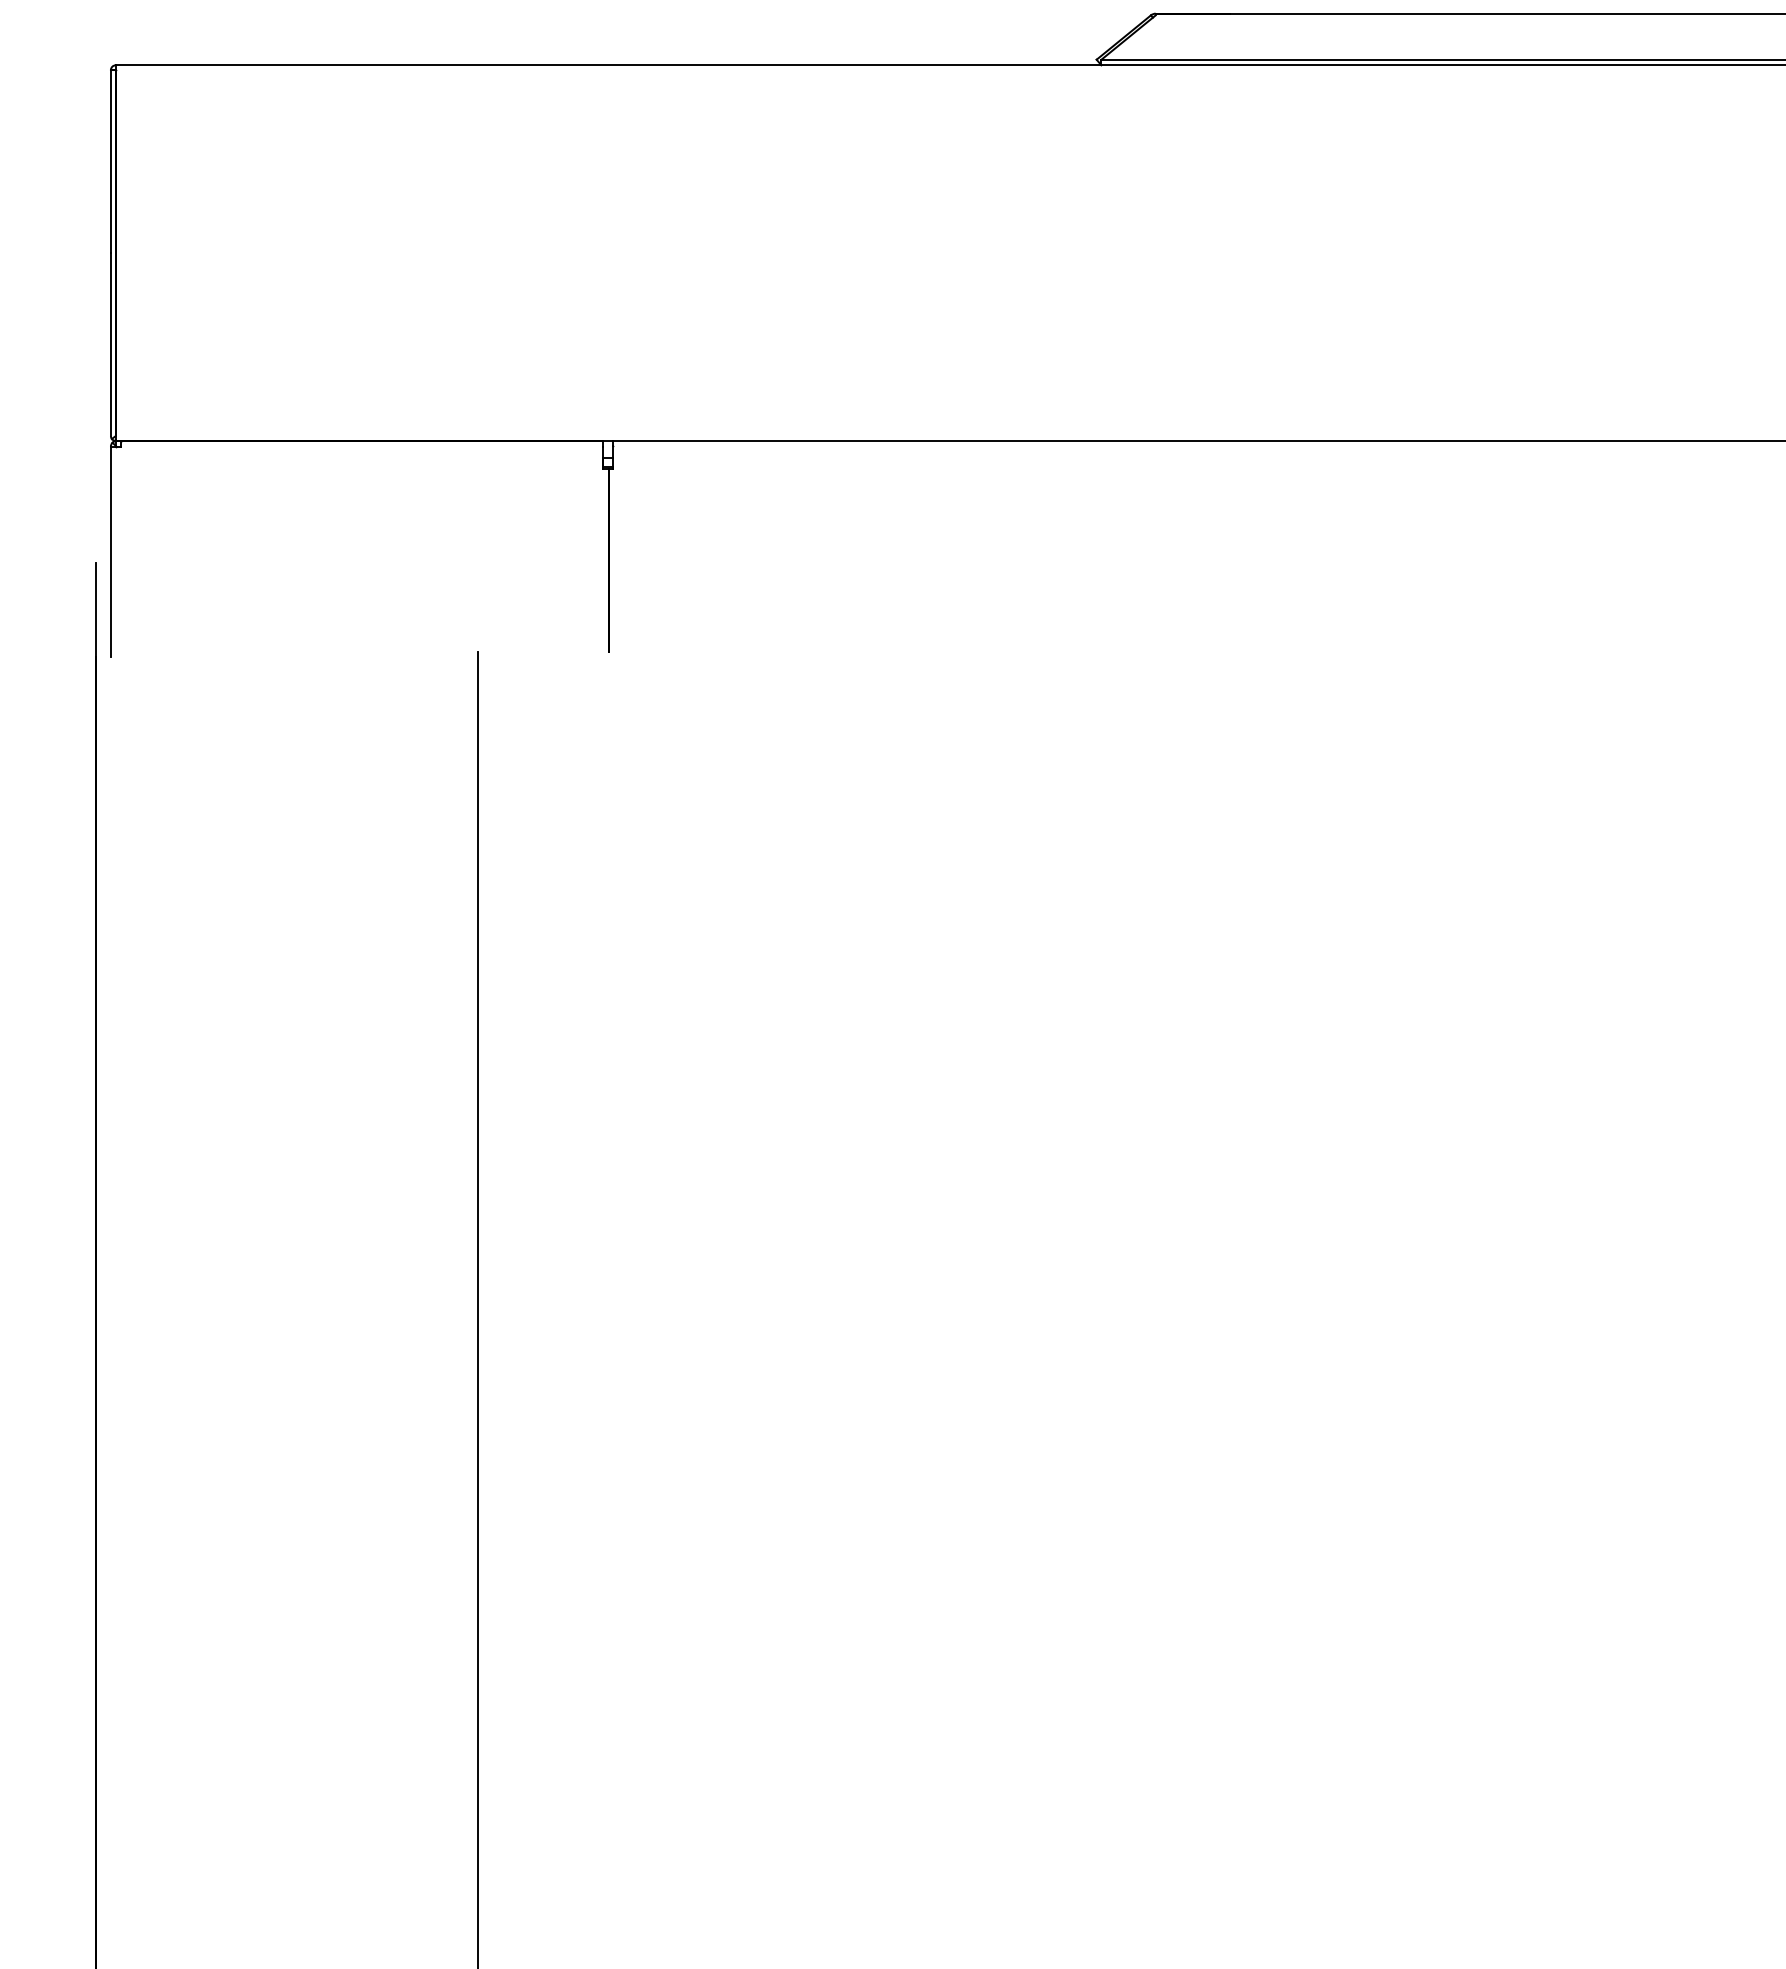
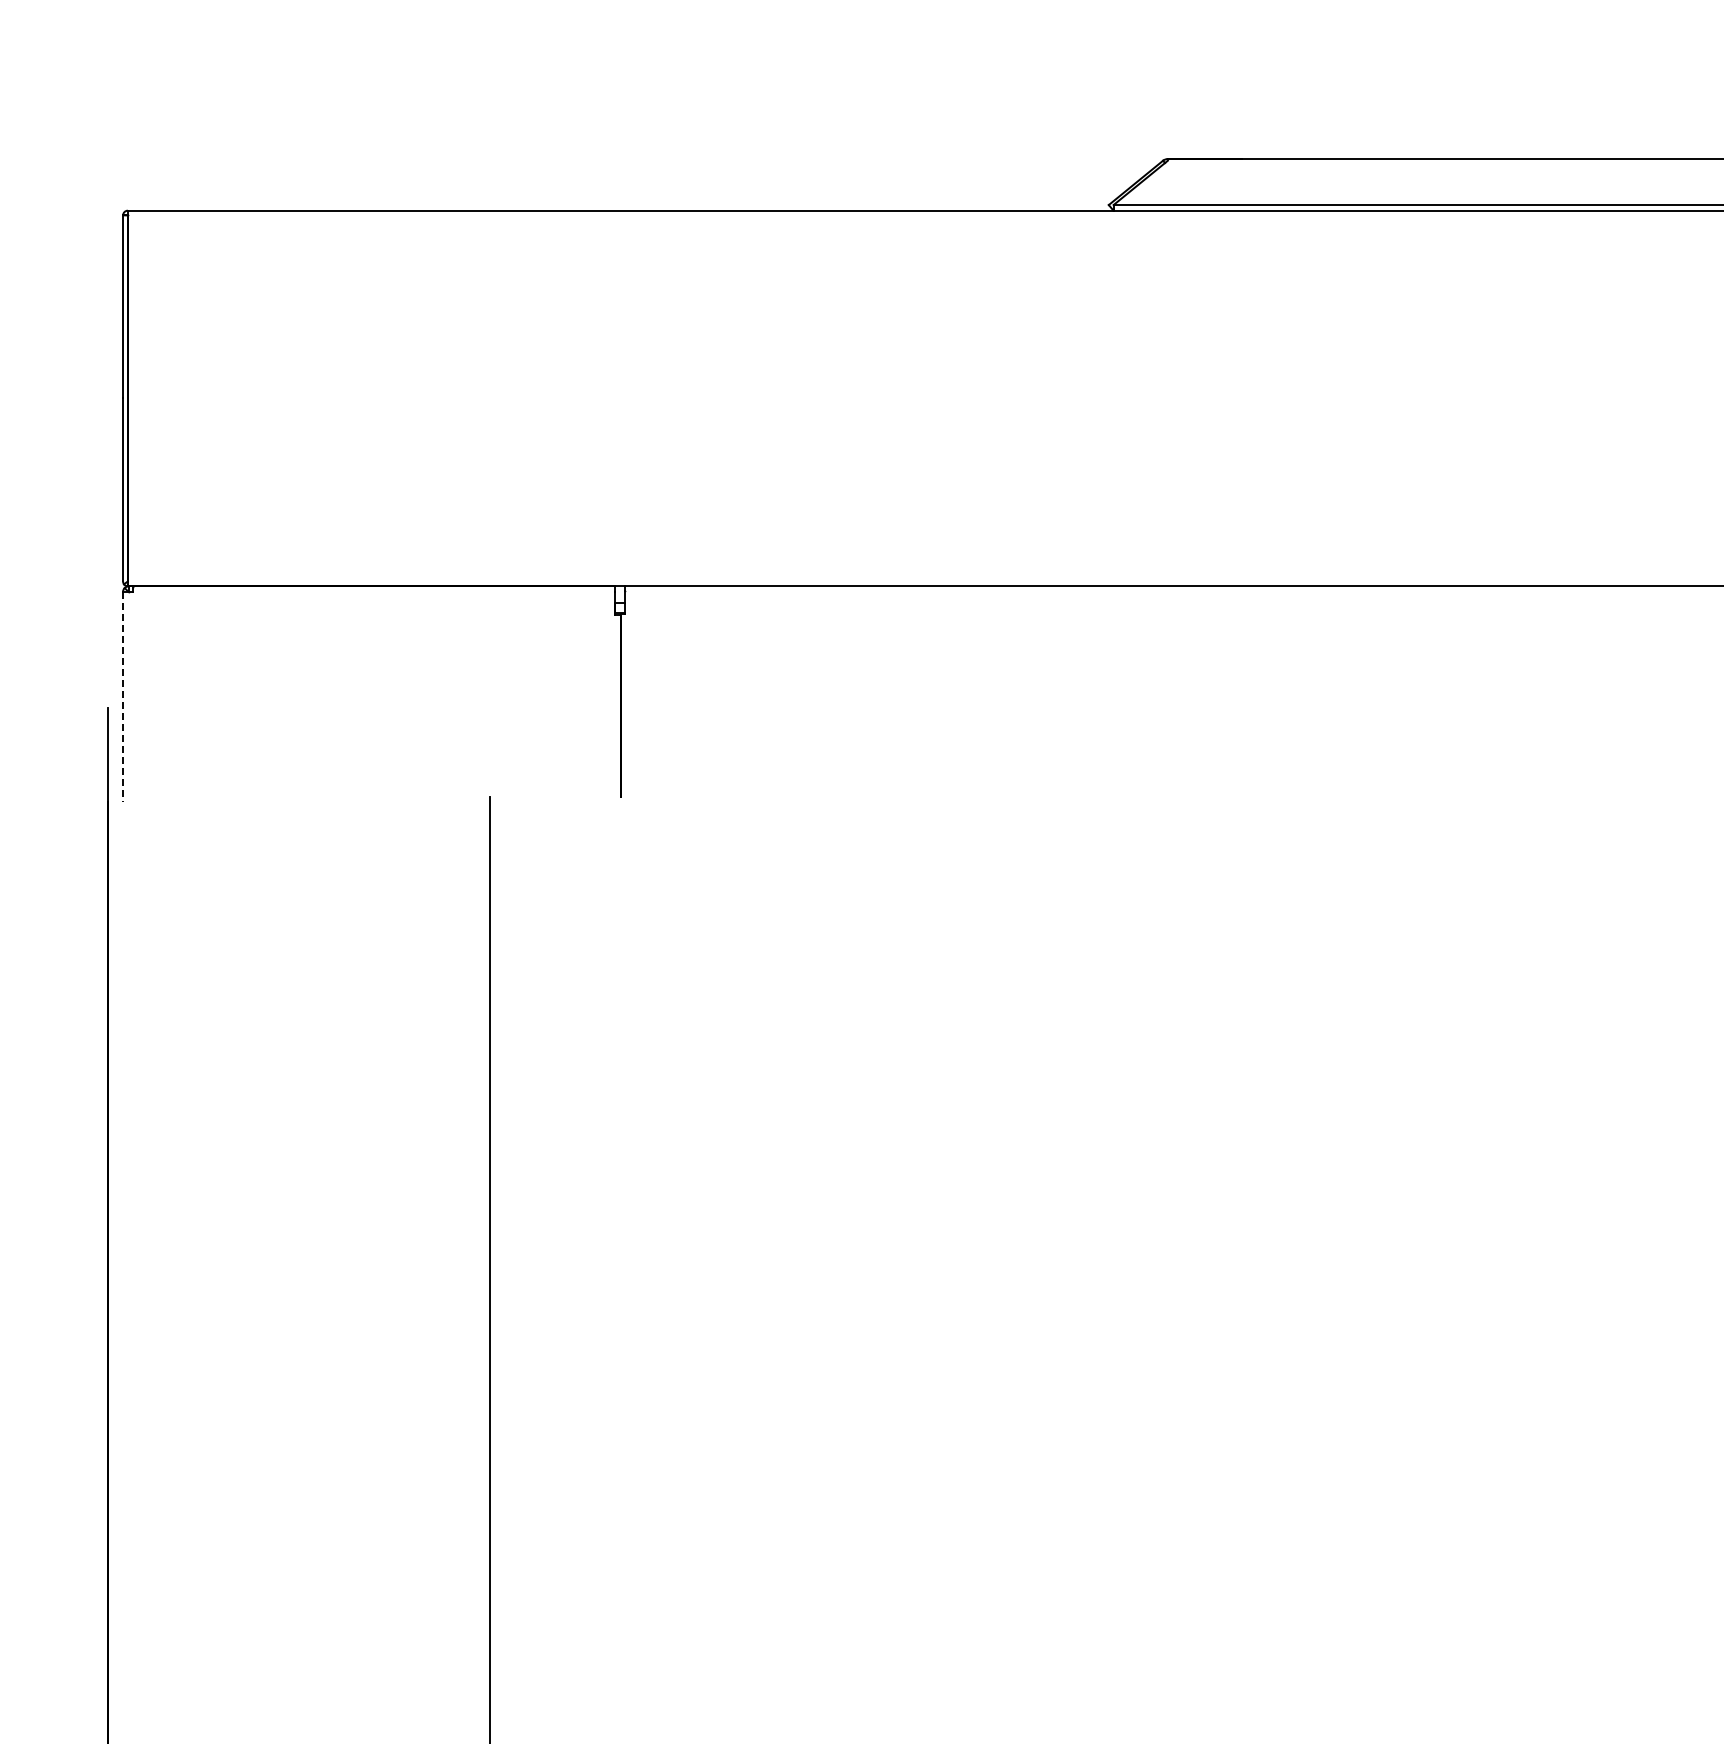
line: (110, 552) -> (122, 697), solid -> dashed

